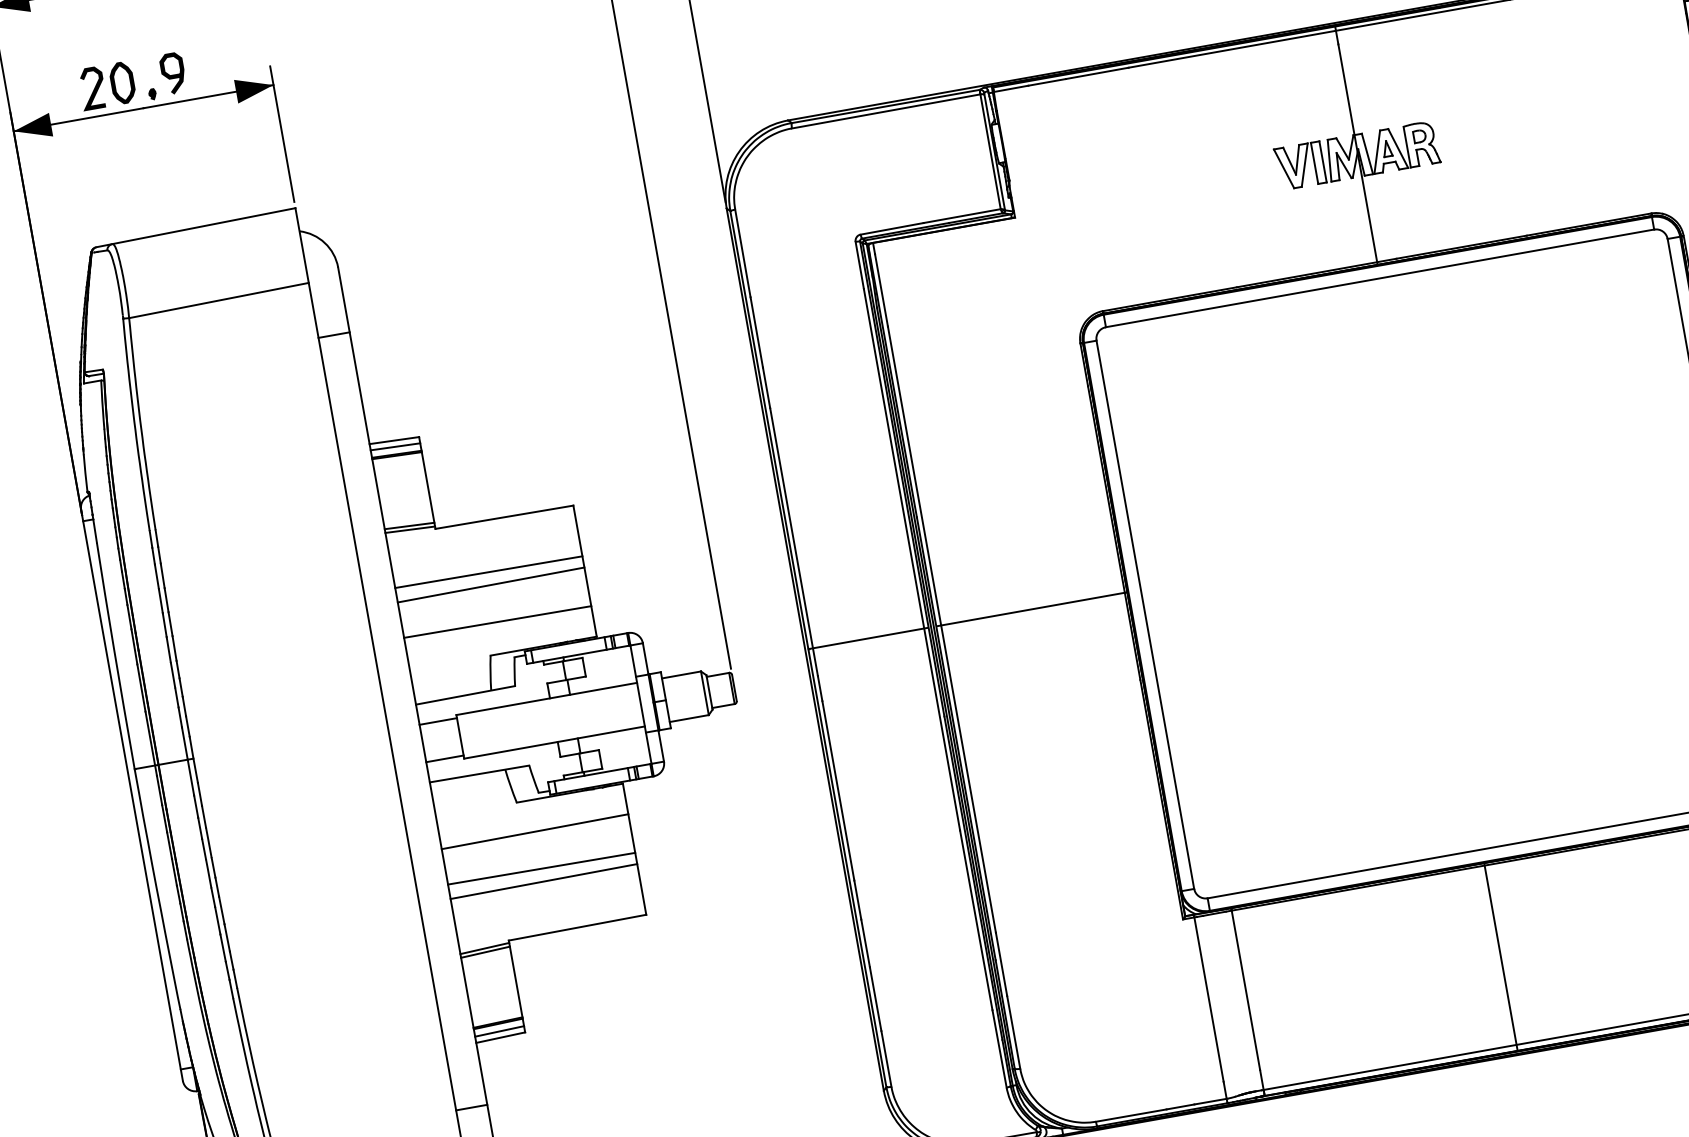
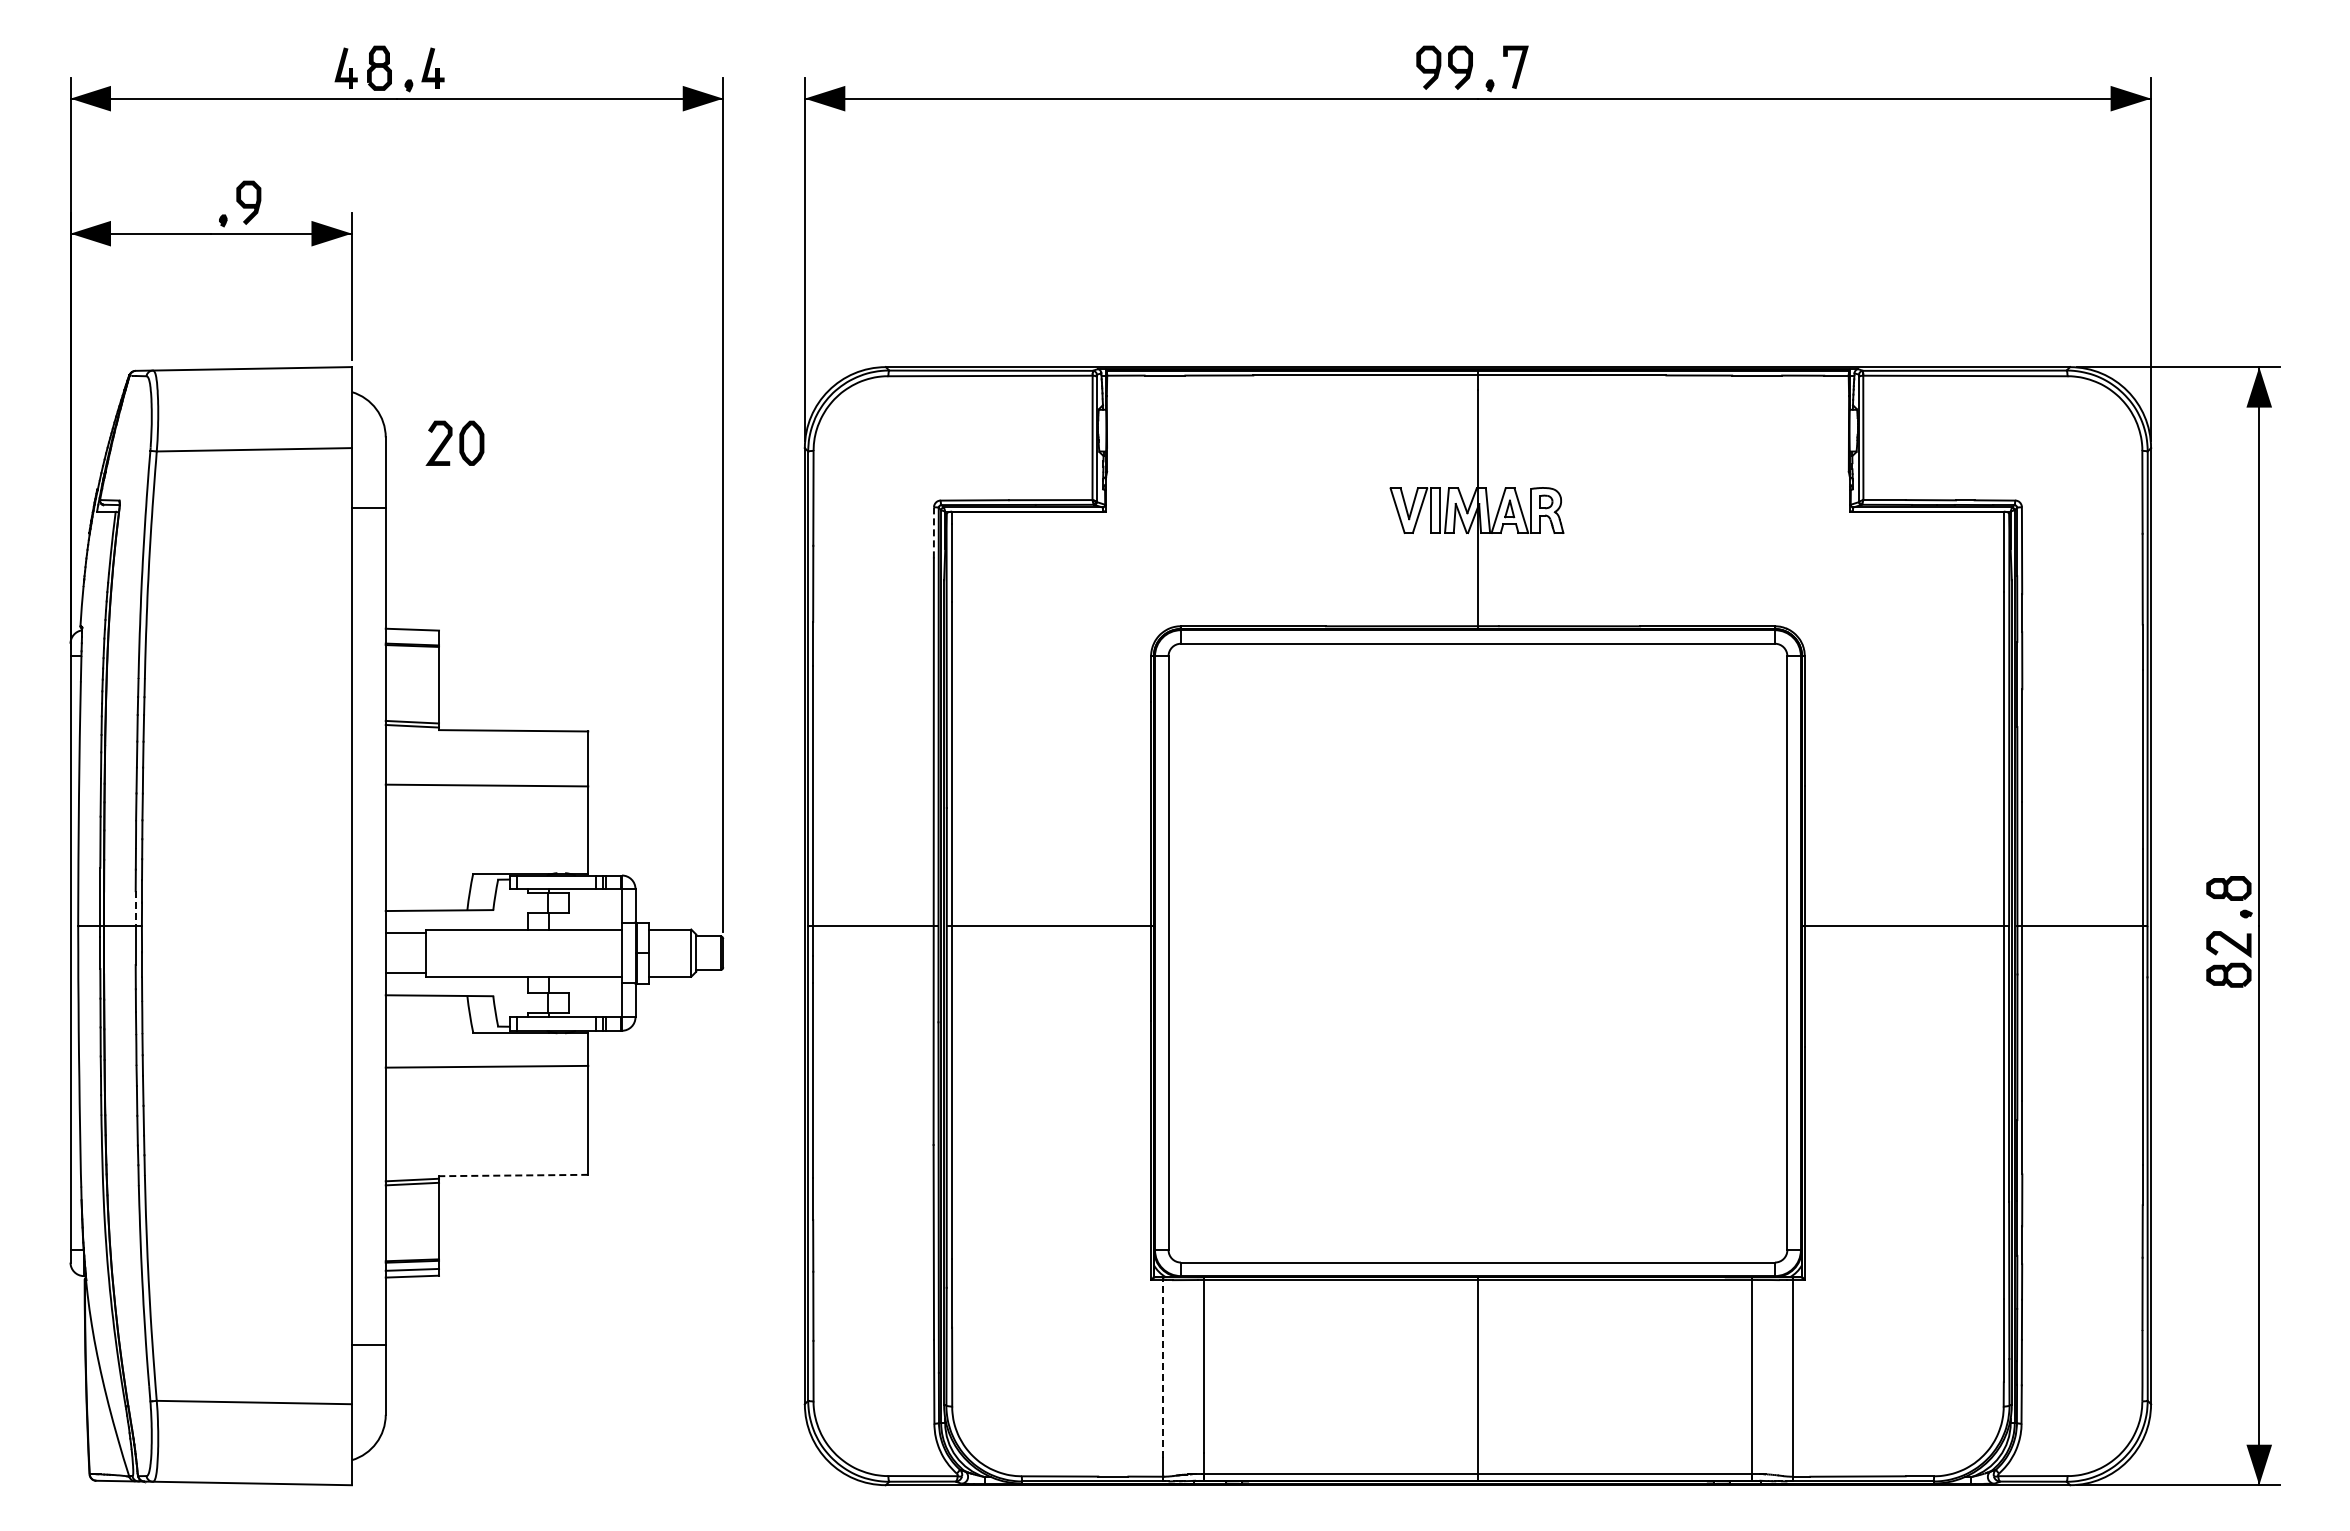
part: (106, 85) -> (454, 442), moved
line: (859, 265) -> (933, 532), solid -> dashed
line: (395, 446) -> (412, 636), removed
line: (490, 585) -> (486, 799), removed
line: (497, 622) -> (486, 839), removed
line: (184, 744) -> (135, 909), solid -> dashed
line: (541, 868) -> (486, 1106), removed
line: (543, 881) -> (486, 1120), removed
line: (577, 927) -> (513, 1175), solid -> dashed
line: (1208, 998) -> (1163, 1368), solid -> dashed

